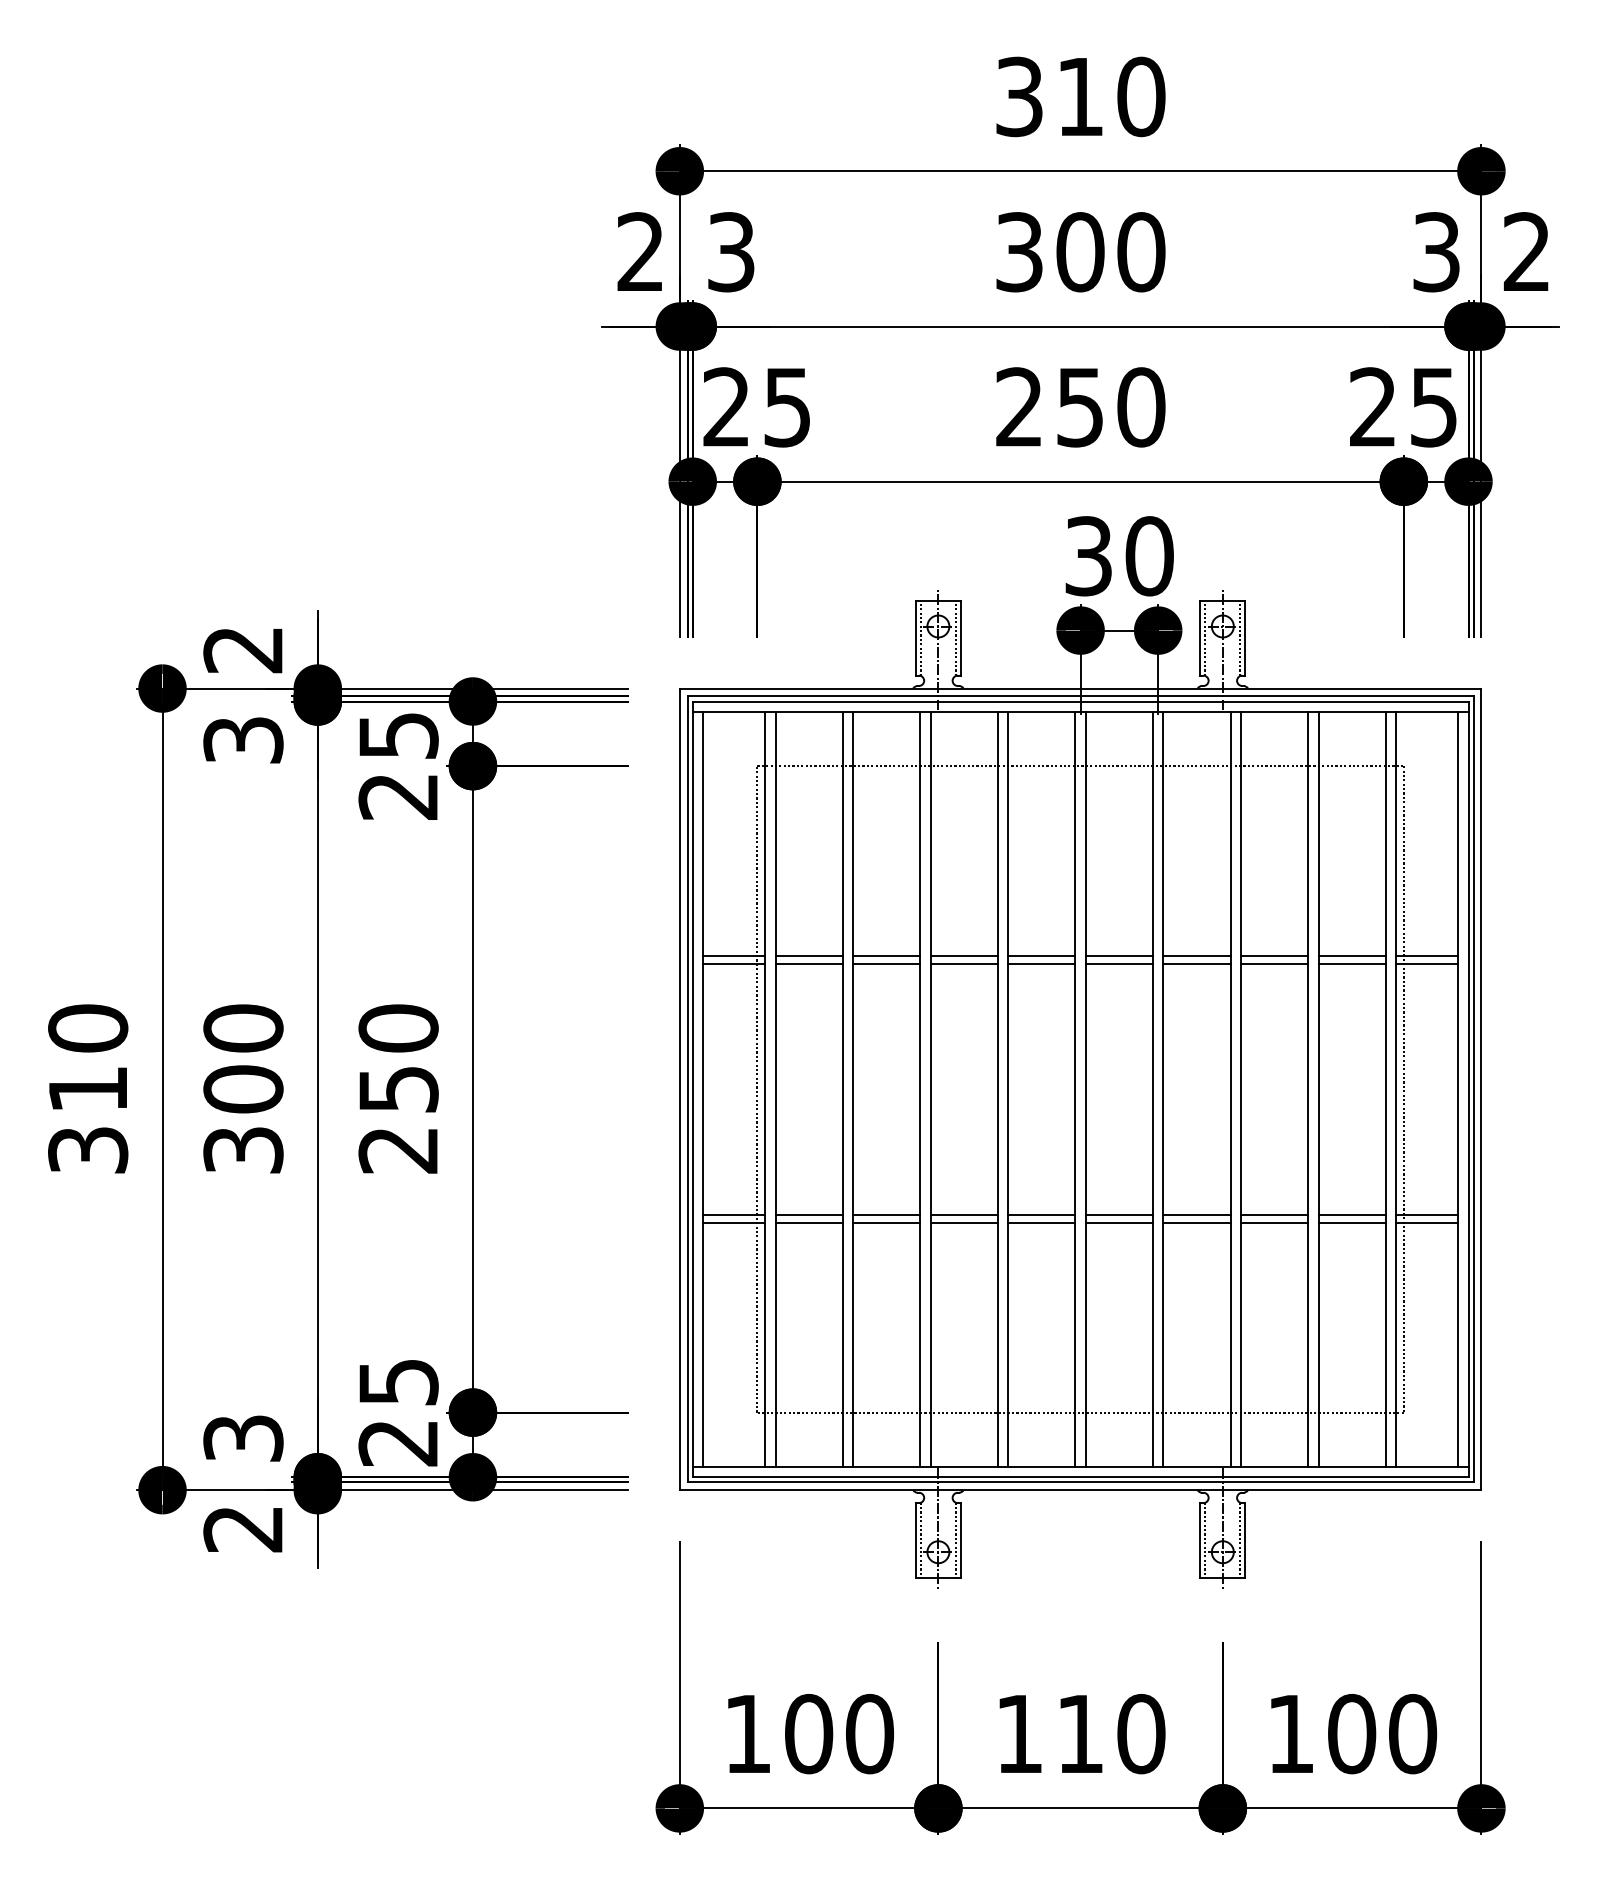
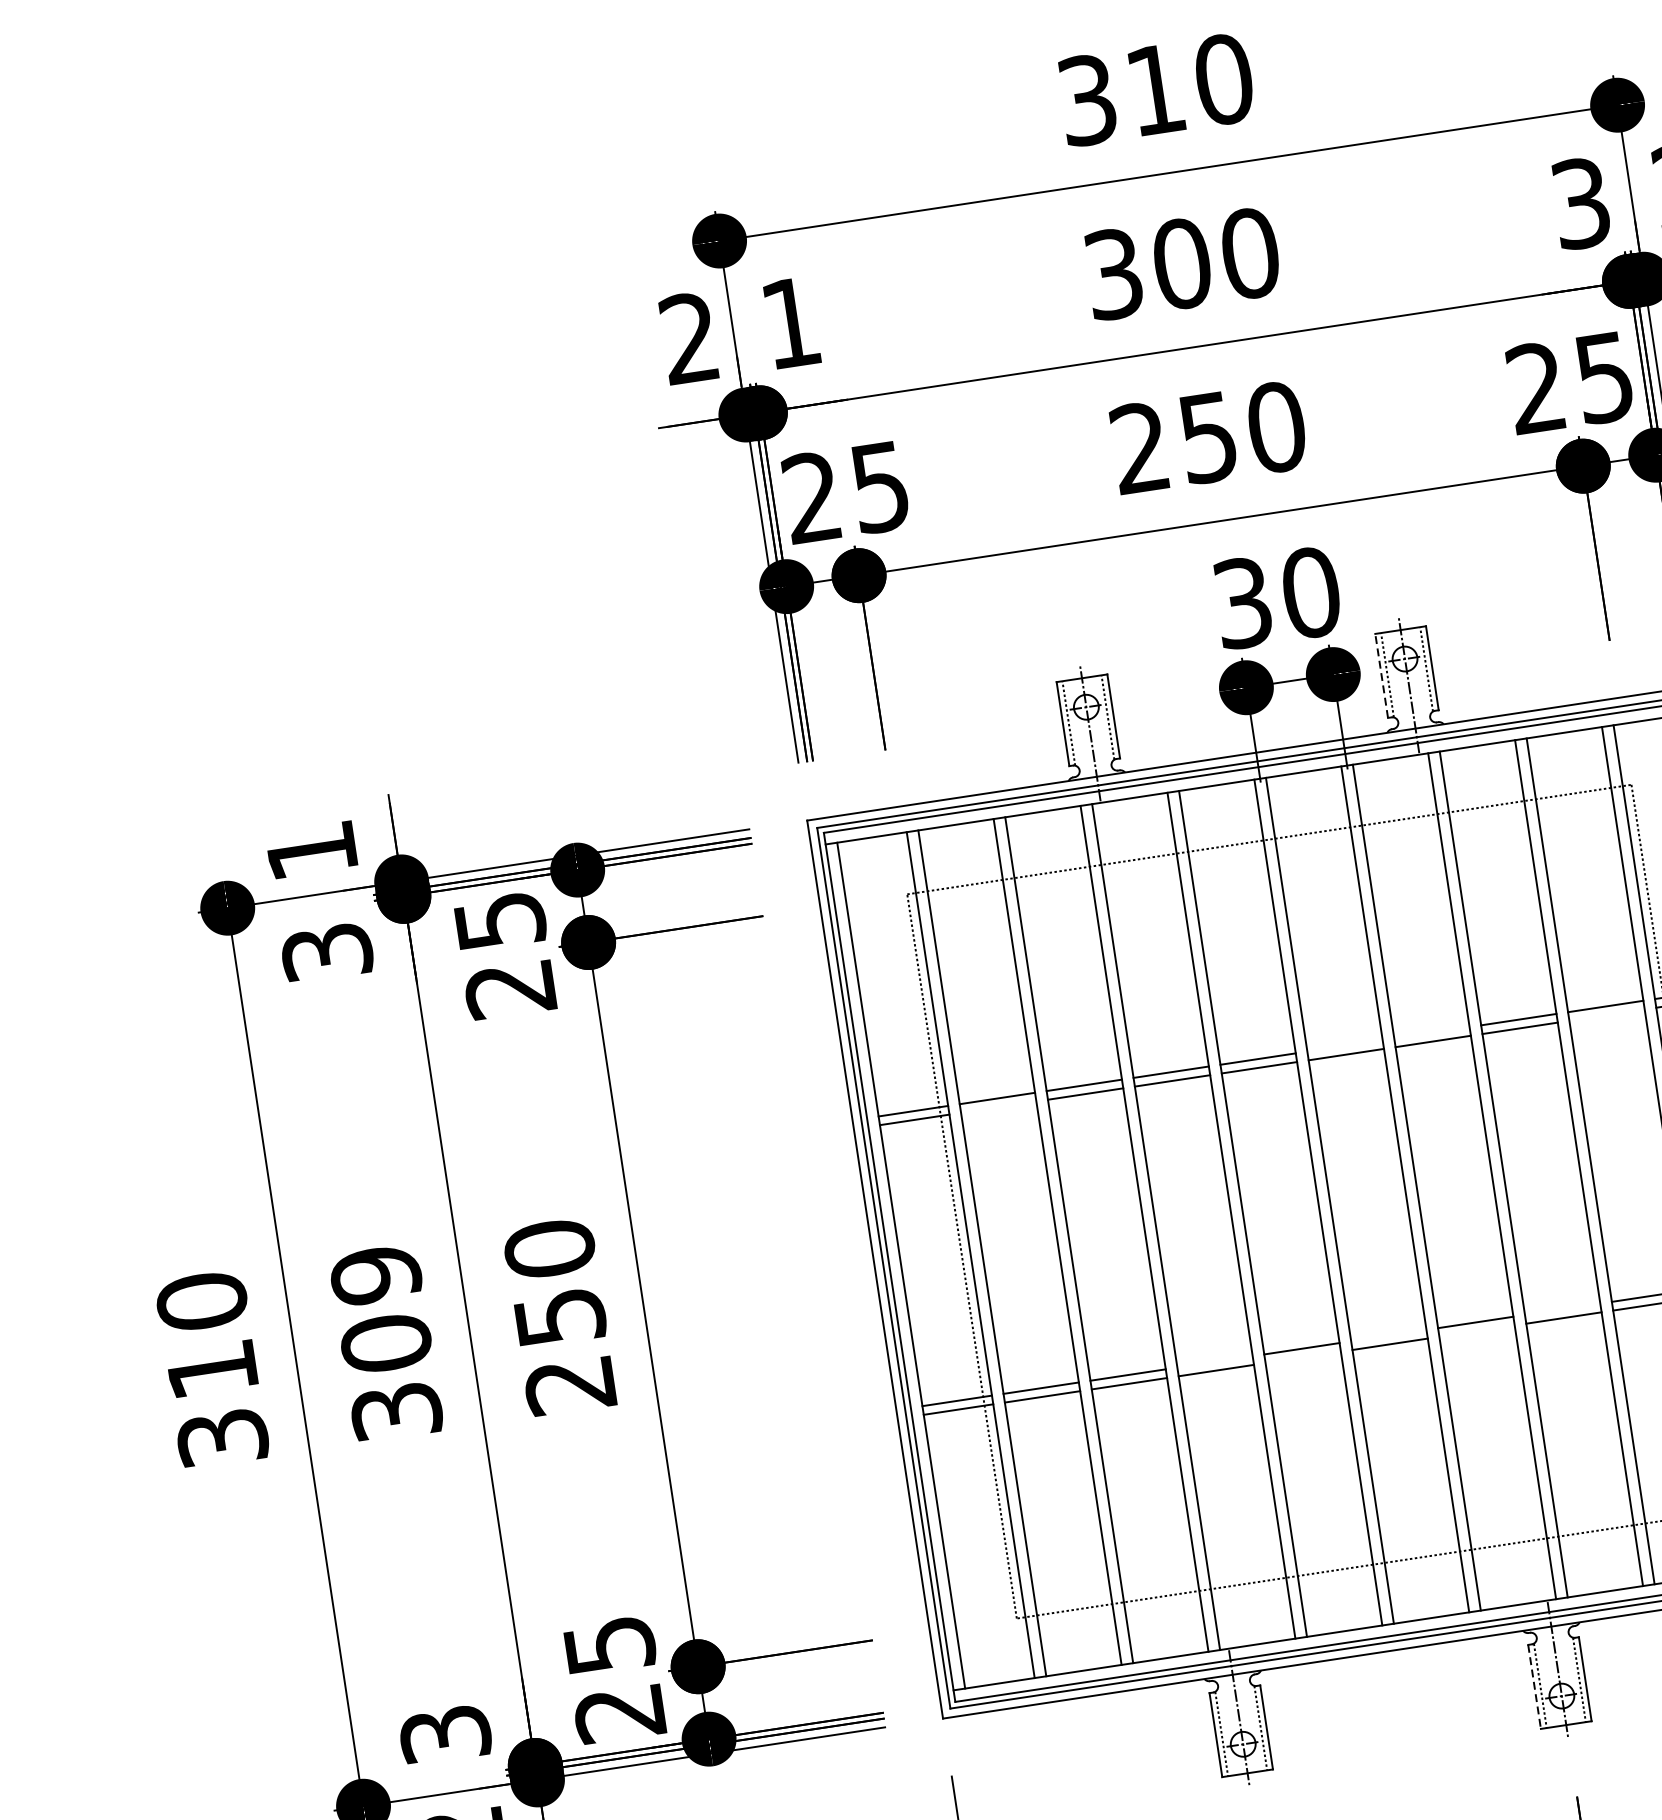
text: (731, 252) -> (791, 323), 3 -> 1
line: (1200, 637) -> (1381, 675), solid -> dashed
text: (242, 650) -> (310, 852), 2 -> 1
line: (1119, 956) -> (1345, 1046), removed
line: (1196, 956) -> (1431, 1033), removed
line: (808, 963) -> (997, 1106), removed
line: (1351, 963) -> (1606, 1014), removed
text: (243, 1028) -> (376, 1275), 300 -> 309
line: (963, 1214) -> (1214, 1361), removed
line: (1119, 1214) -> (1388, 1335), removed
line: (1274, 1214) -> (1562, 1309), removed
line: (1041, 1222) -> (1302, 1357), removed
line: (1196, 1222) -> (1476, 1331), removed
line: (1200, 1541) -> (1535, 1687), solid -> dashed

